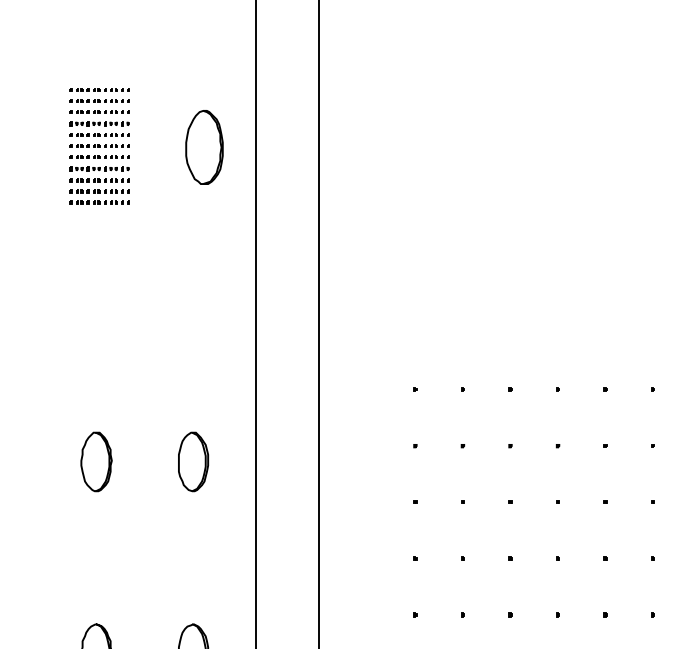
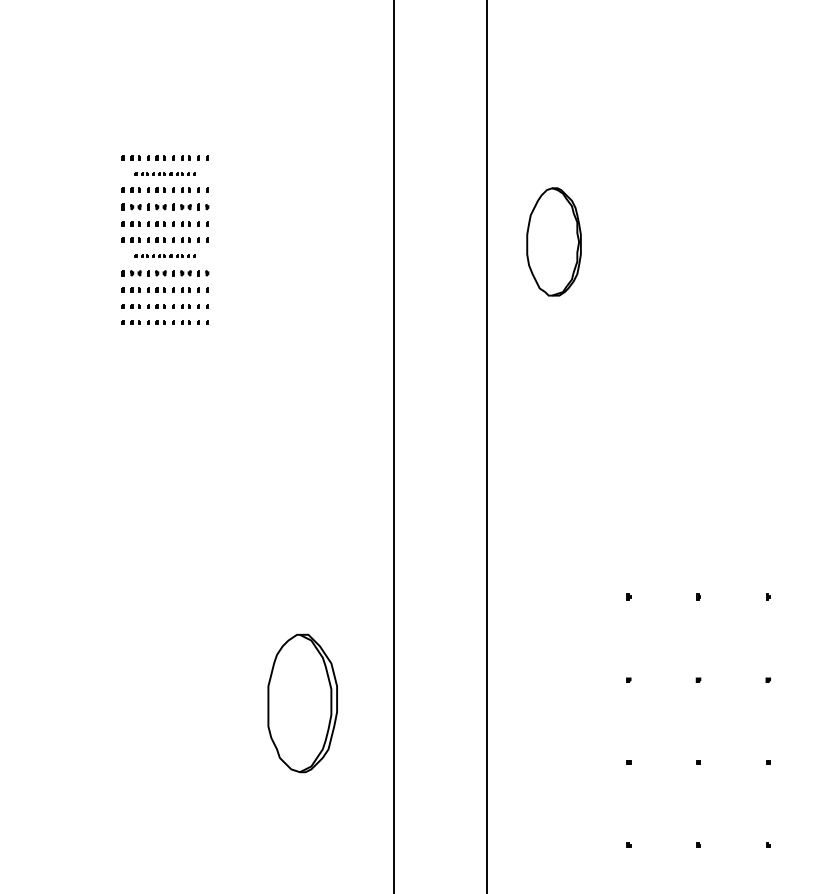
part: (99, 100) -> (165, 173), size x0.7
part: (204, 147) -> (554, 242), moved
part: (99, 156) -> (165, 255), size x0.7
curve: (108, 461) -> (178, 702), removed
part: (193, 461) -> (303, 702), size x1.6

